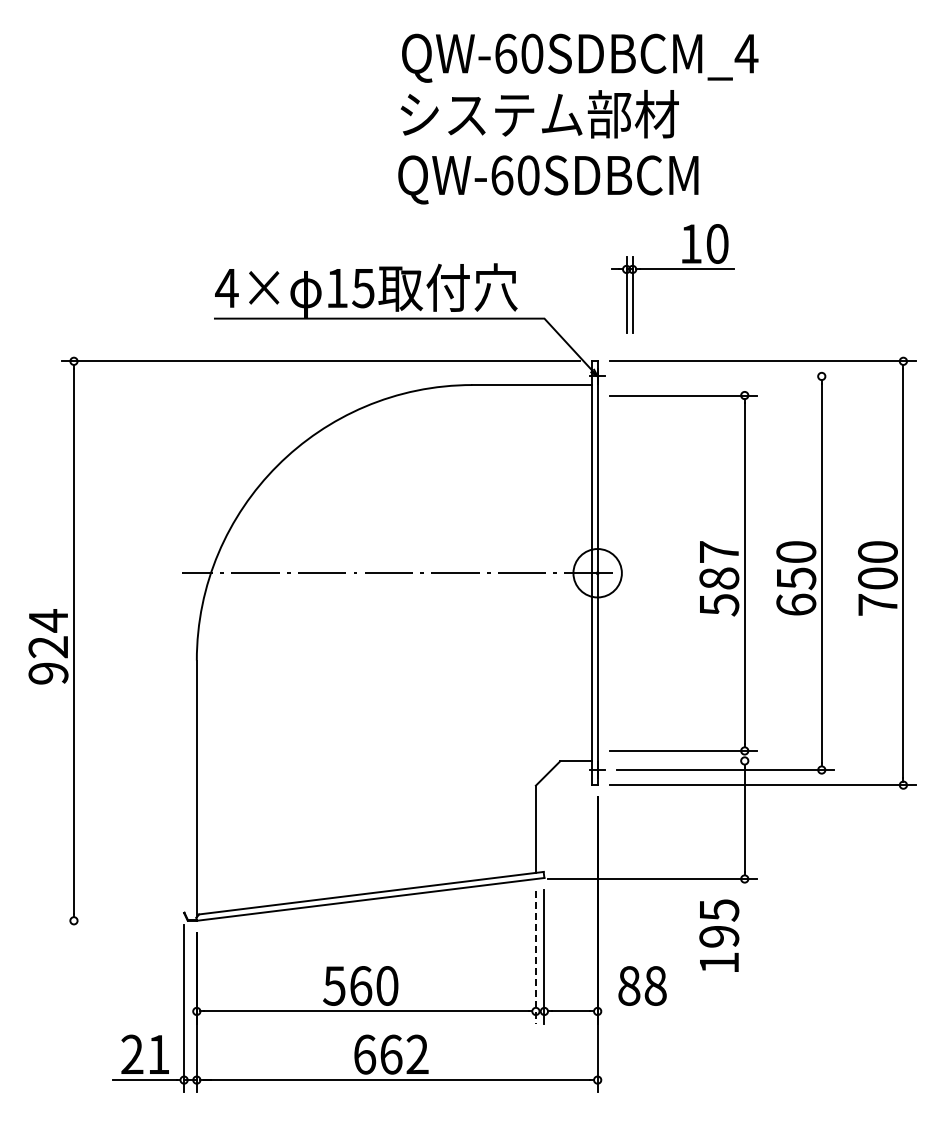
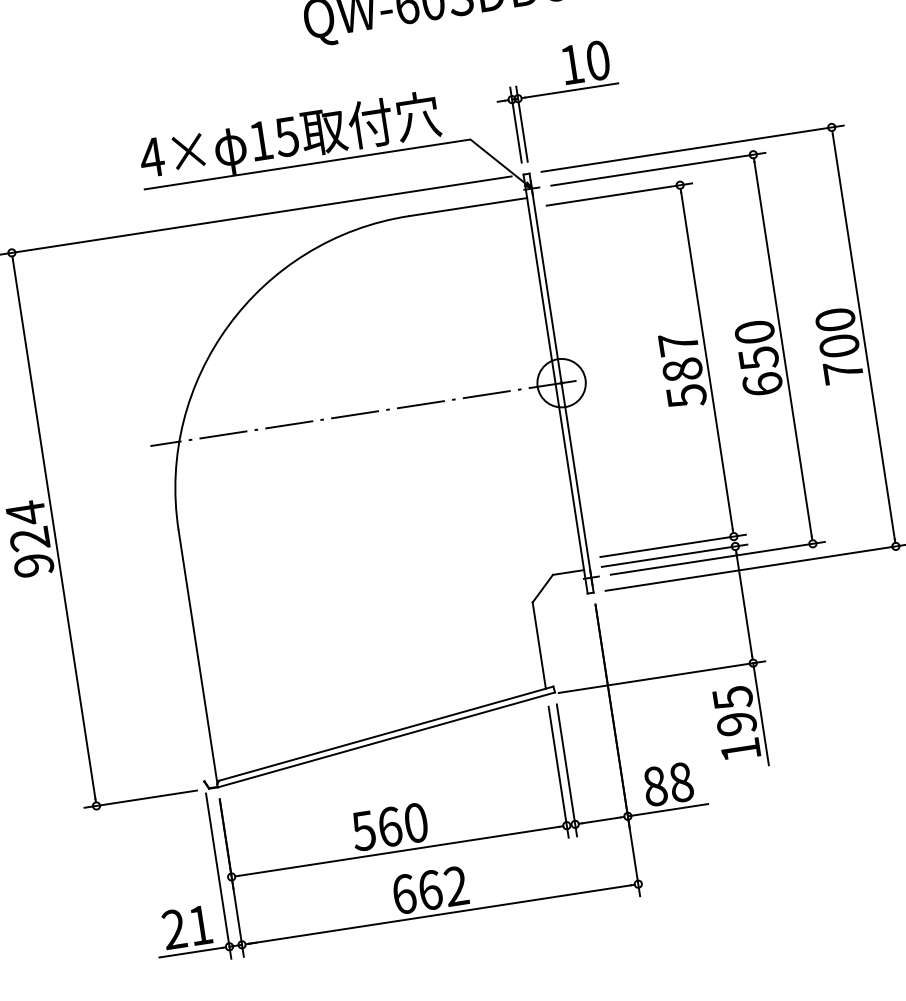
part: (672, 269) -> (557, 92), moved
line: (725, 376) -> (658, 169), added
line: (682, 760) -> (673, 555), added
line: (118, 920) -> (140, 798), added
line: (744, 930) -> (760, 714), added
line: (535, 957) -> (558, 772), dashed -> solid
line: (637, 1011) -> (667, 810), added

